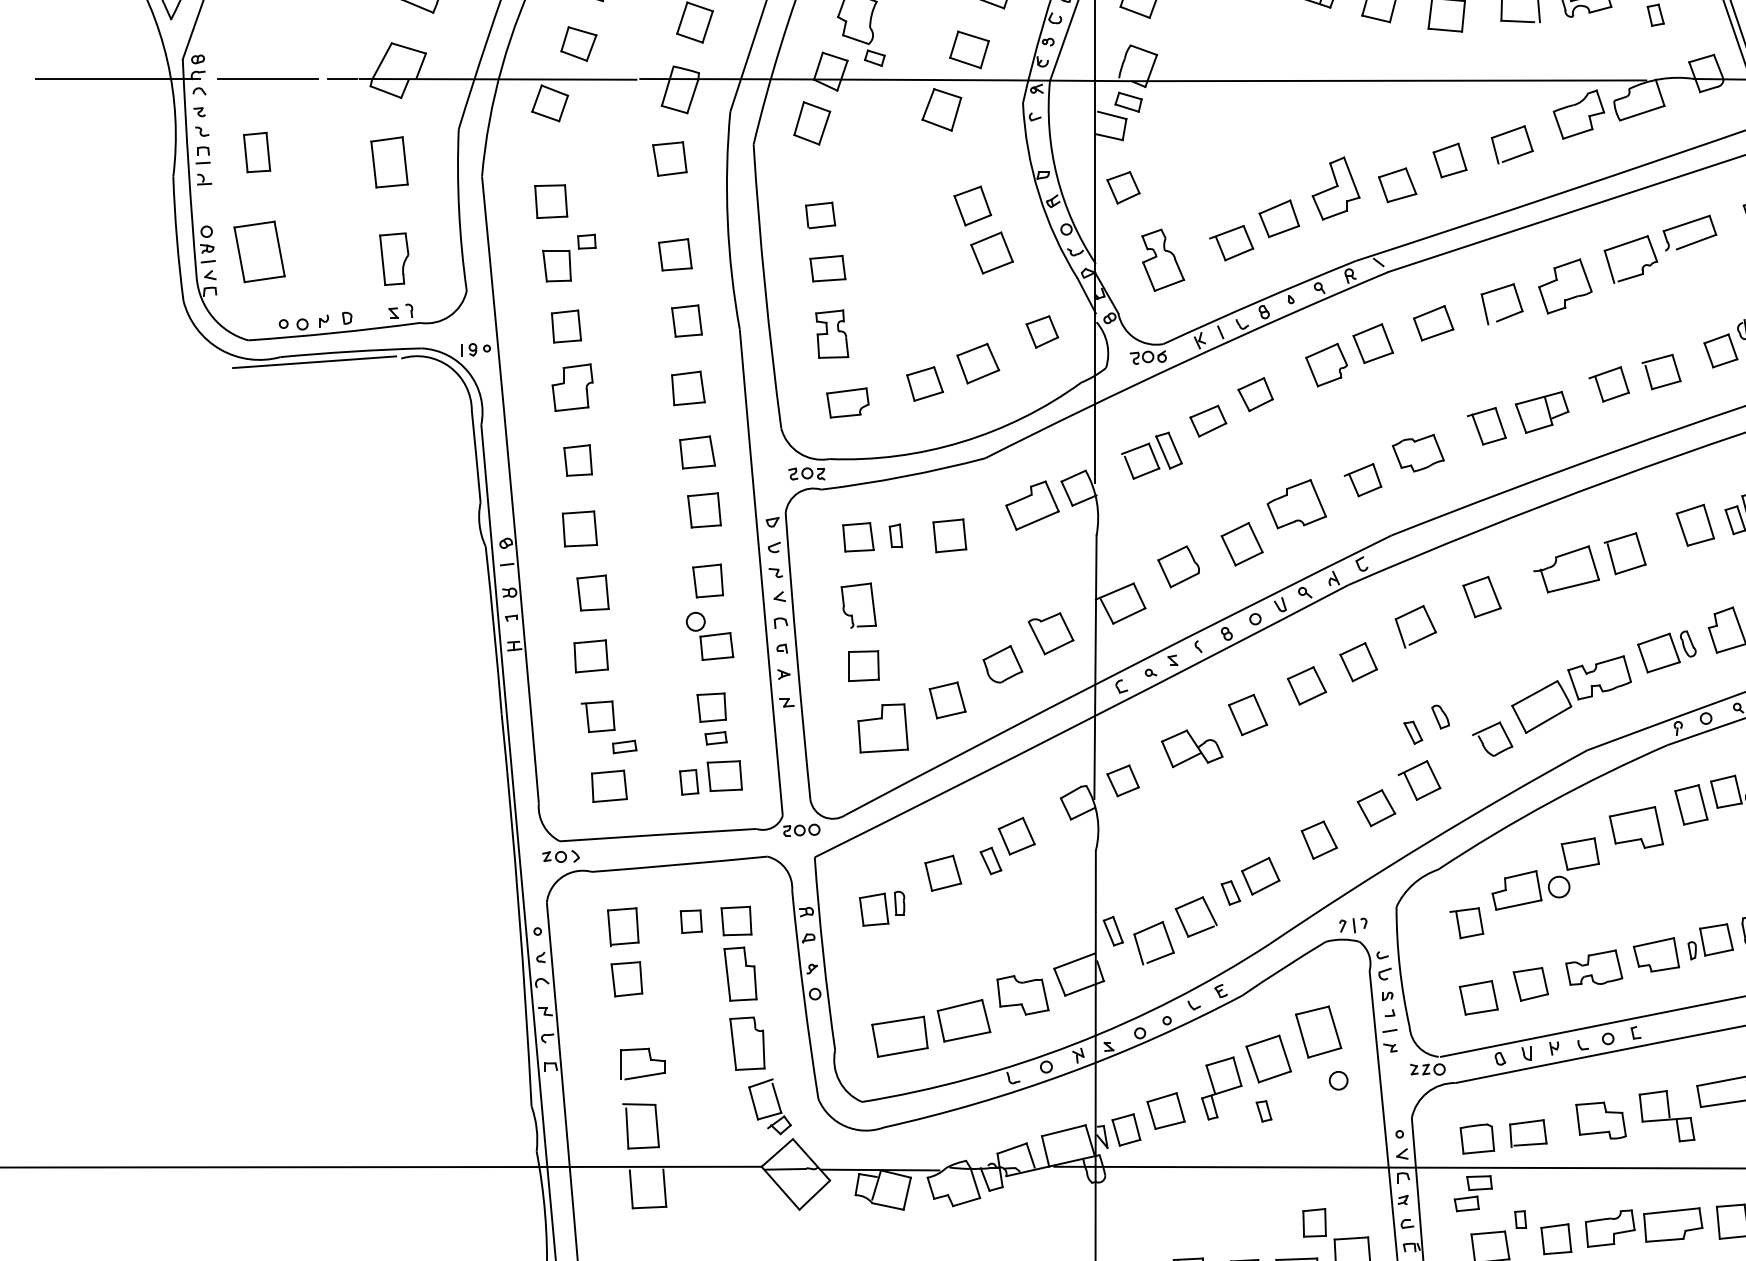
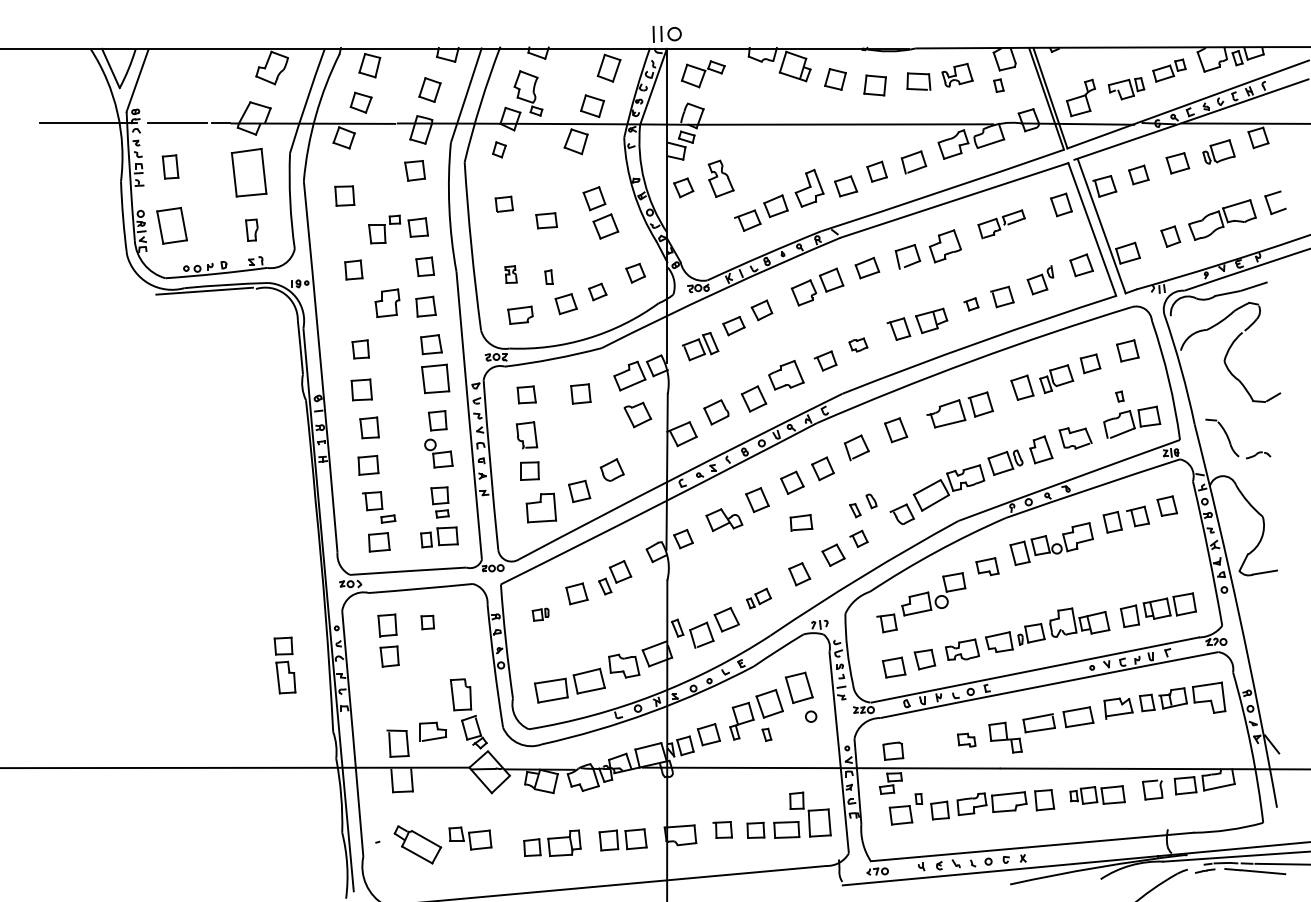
part: (812, 122) -> (499, 149), size x0.6
part: (388, 161) -> (248, 172), size x1.6
part: (1660, 249) -> (1001, 224), size x0.7
part: (569, 258) -> (384, 229), moved
part: (393, 259) -> (251, 230), size x0.7
part: (1161, 259) -> (720, 178), moved
part: (827, 268) -> (546, 220), moved
part: (830, 334) -> (510, 274), size x0.6
part: (977, 362) -> (597, 291), size x0.7
part: (1609, 384) -> (971, 304), size x0.6
part: (572, 386) -> (387, 302), moved
part: (1418, 452) -> (858, 344), size x0.6
part: (704, 509) -> (435, 378), size x1.4
part: (895, 534) -> (548, 276), moved
part: (1050, 632) -> (637, 414), moved
part: (1418, 779) -> (858, 538), size x0.7
part: (1636, 827) -> (987, 566), size x0.7
part: (1249, 881) -> (758, 598), size x0.7
part: (881, 908) -> (540, 614), size x0.6
part: (738, 953) -> (284, 665), moved
part: (641, 1063) -> (432, 731), moved
part: (1600, 1119) -> (966, 739), size x0.6
part: (1528, 1132) -> (801, 522), moved

